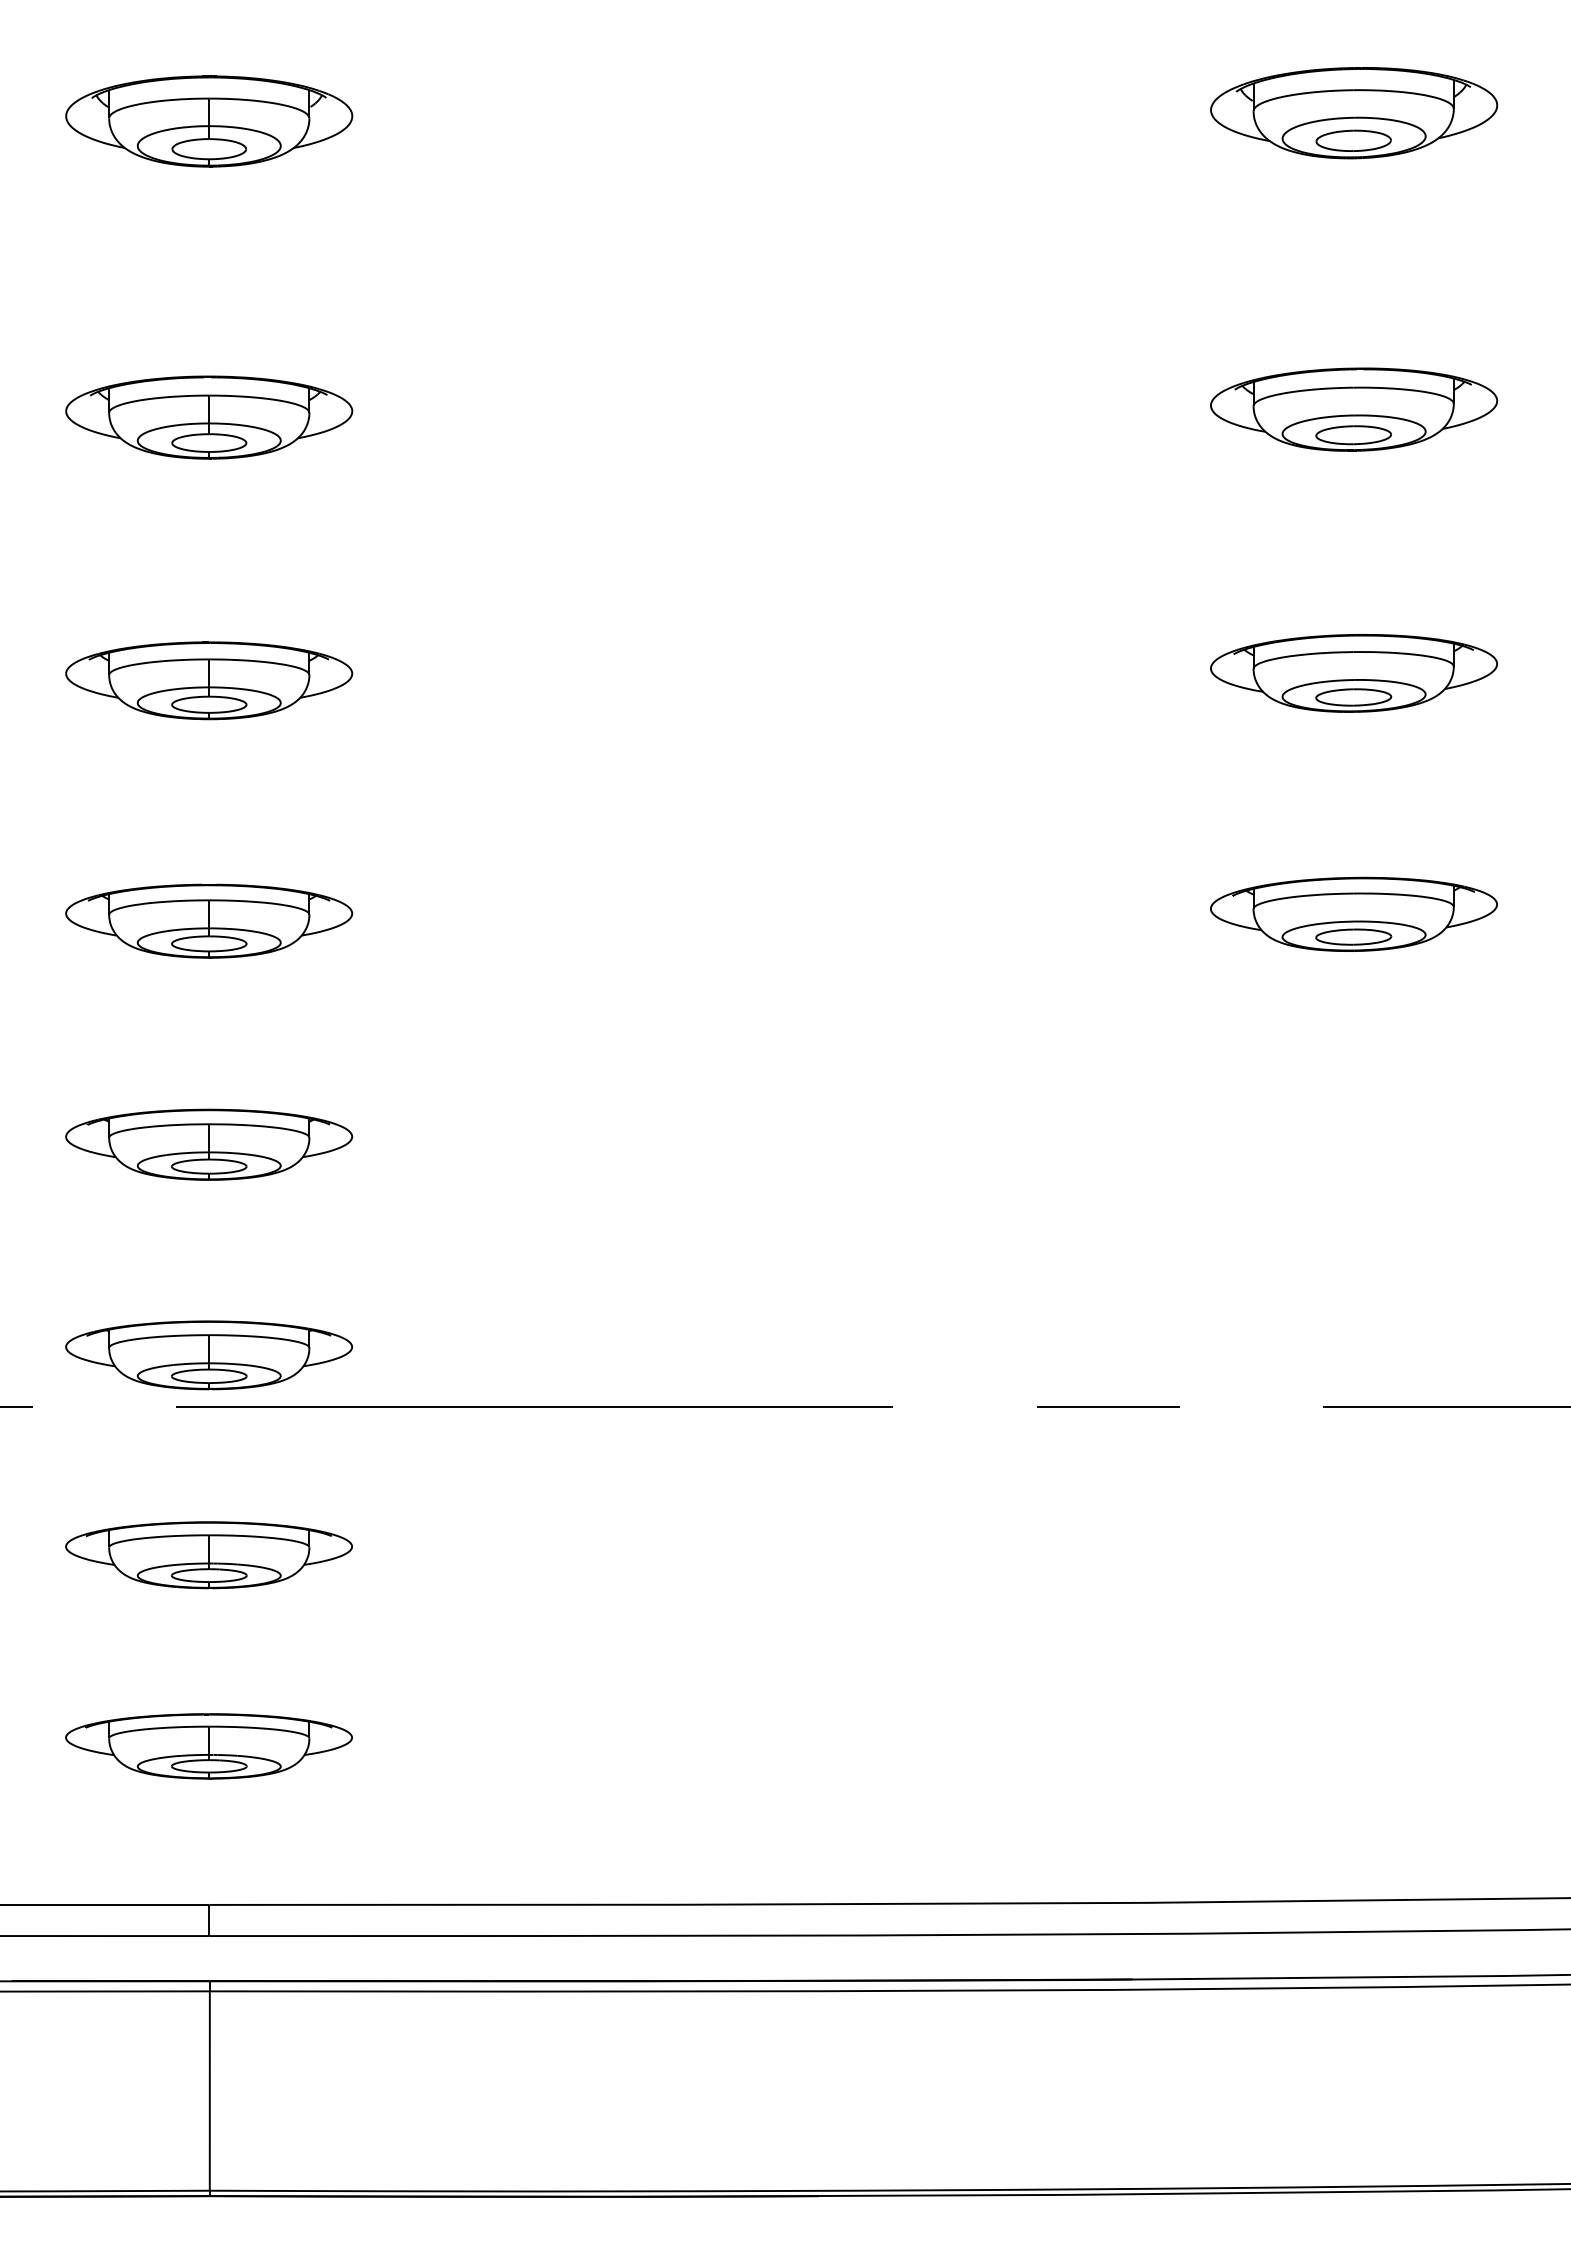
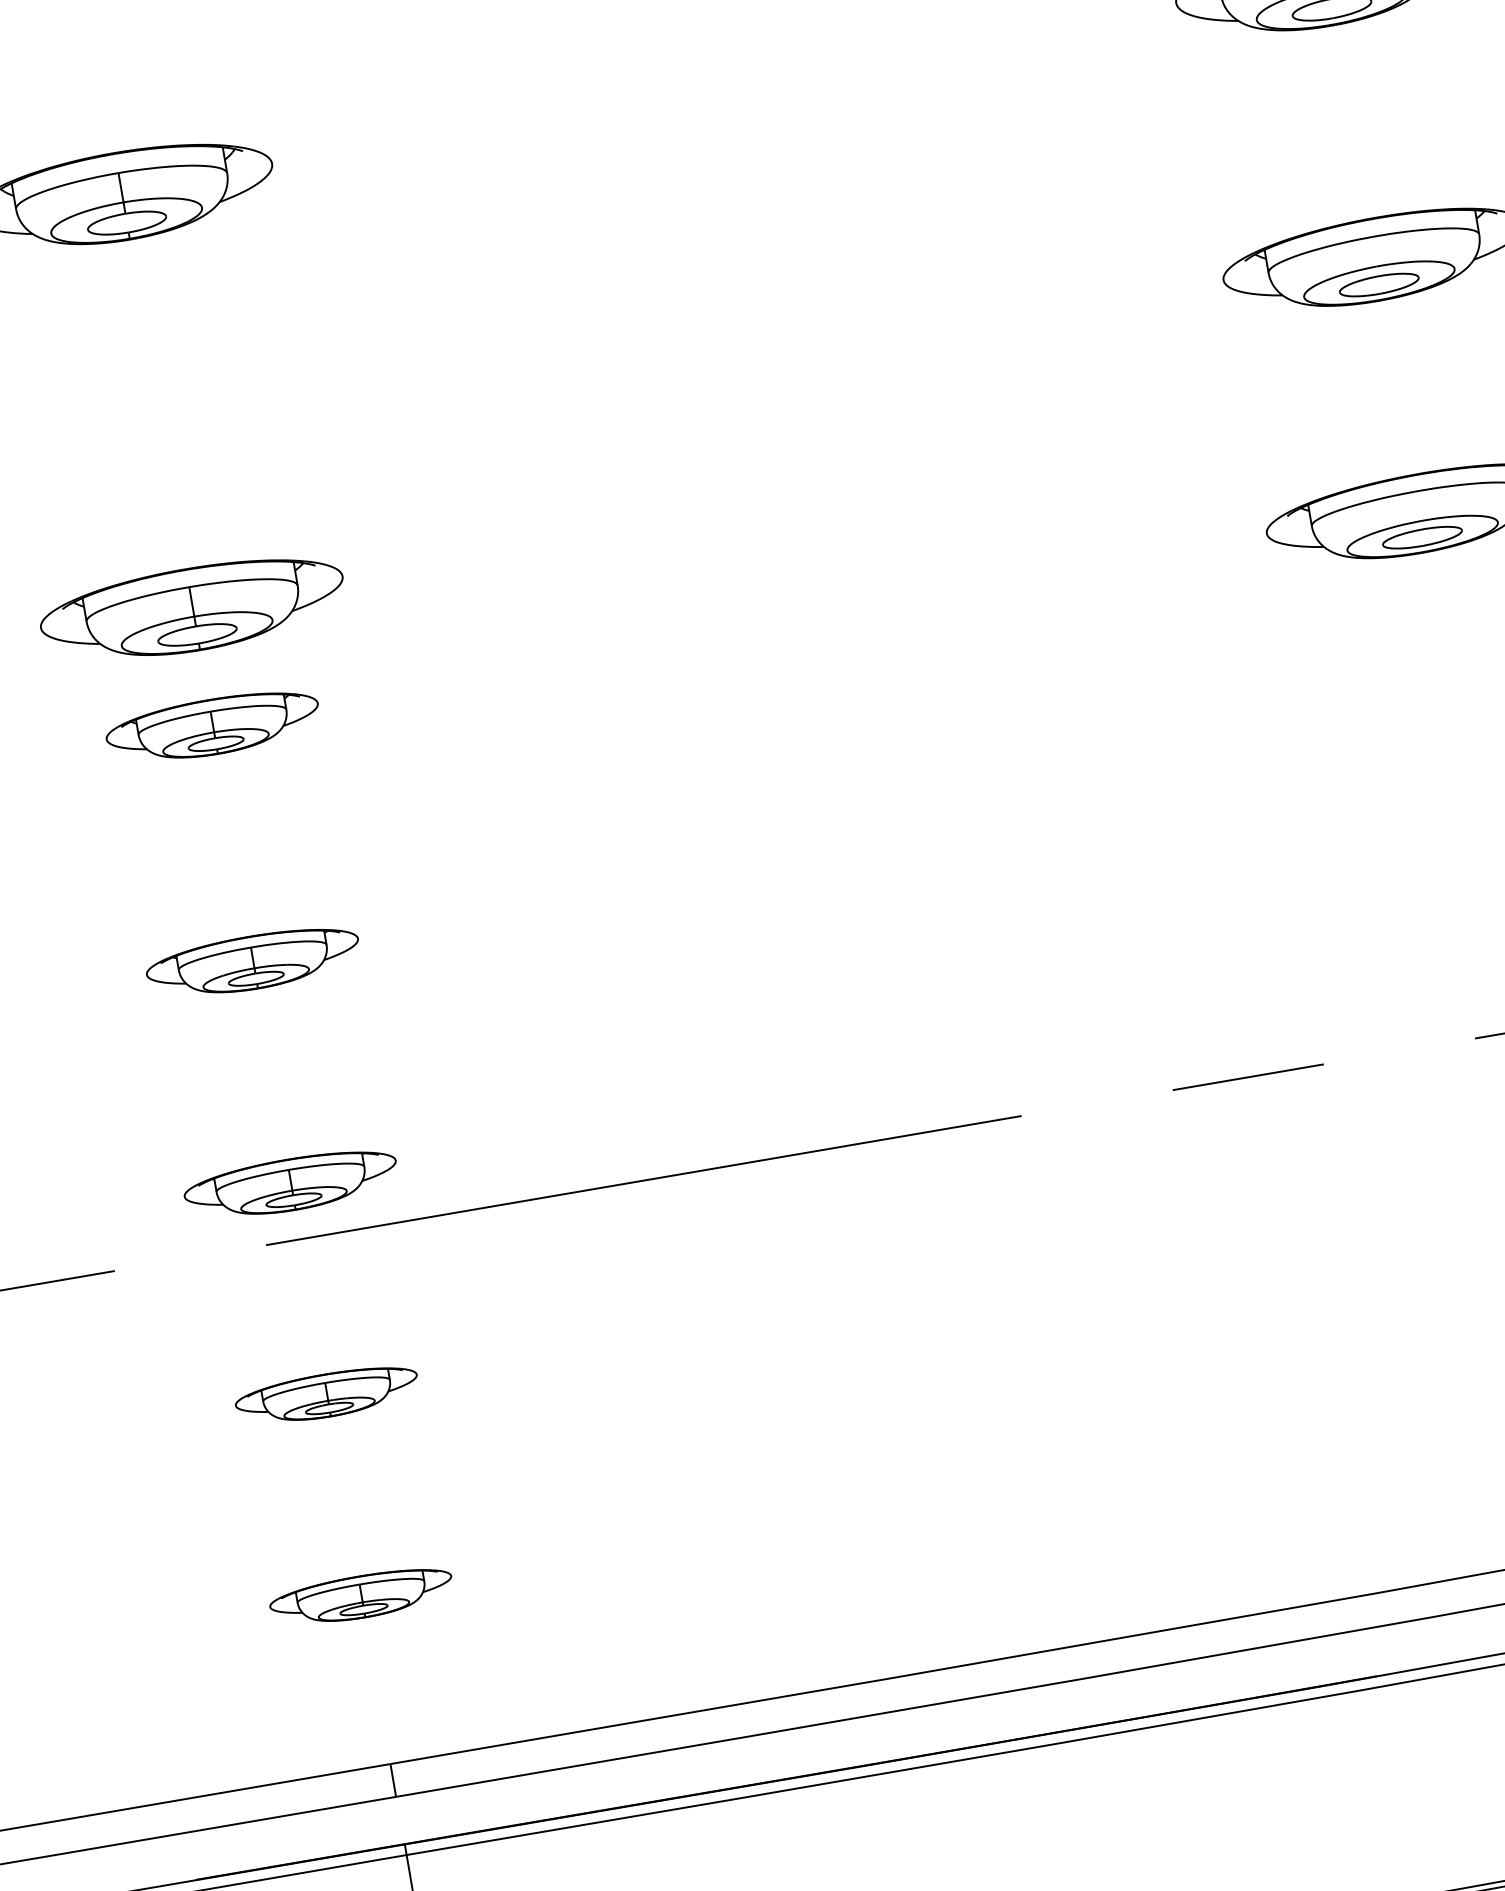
part: (209, 680) -> (193, 609), moved
part: (209, 920) -> (213, 726), size x0.7
part: (209, 1144) -> (253, 962), size x0.7
part: (208, 1355) -> (290, 1185), size x0.7
part: (208, 1555) -> (326, 1395), size x0.6
part: (208, 1746) -> (361, 1597), size x0.6

